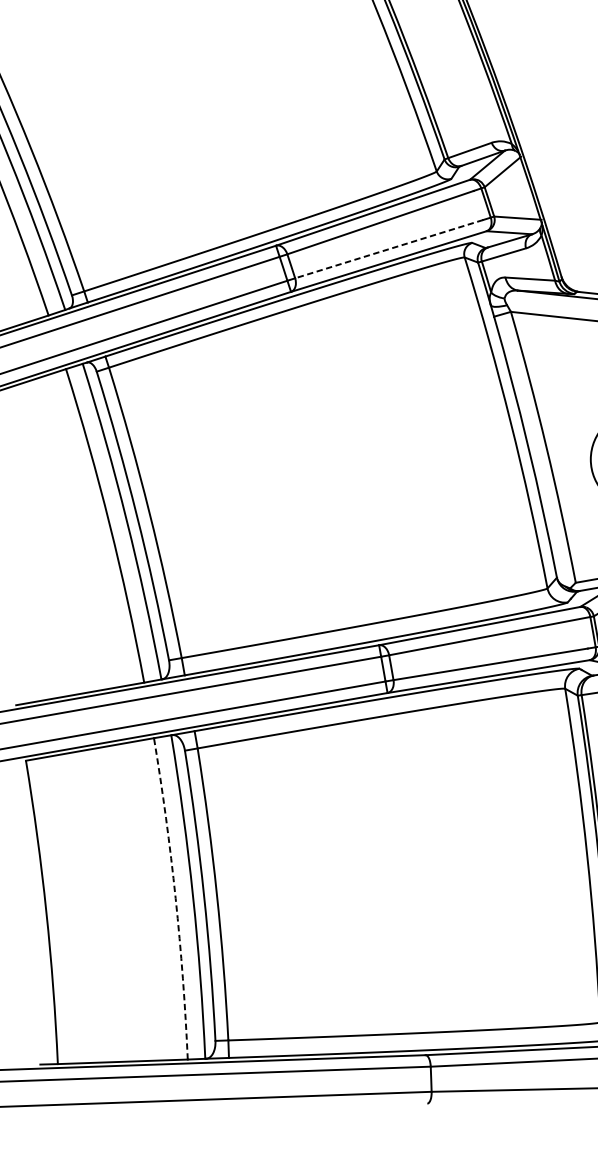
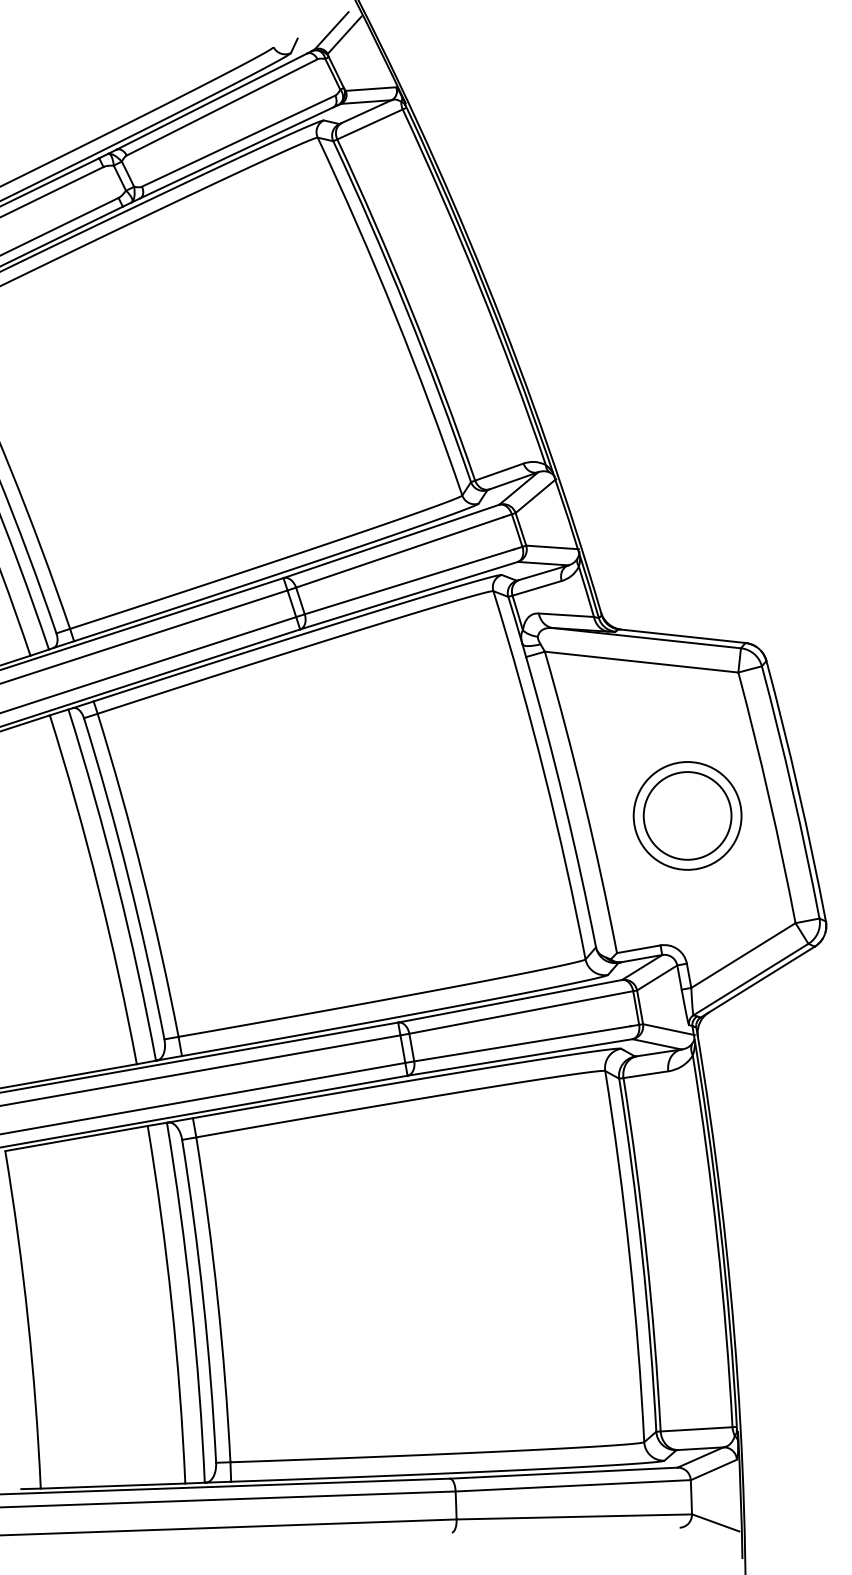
line: (389, 248) -> (409, 581), dashed -> solid
arc: (175, 898) -> (171, 1304), dashed -> solid

